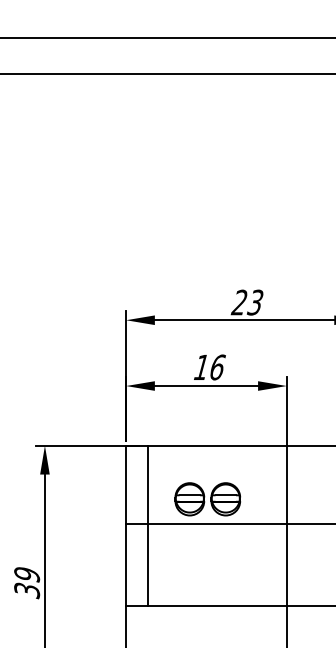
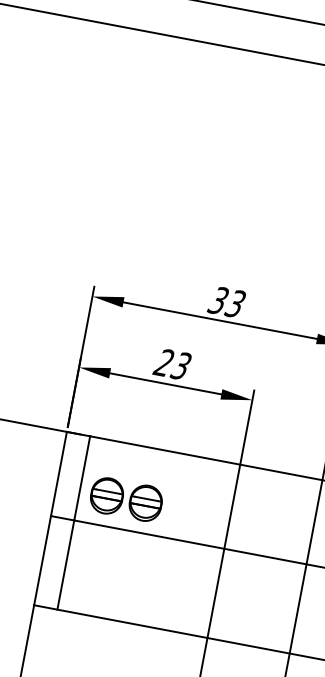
text: (238, 302) -> (217, 300), 23 -> 33
text: (208, 367) -> (171, 364), 16 -> 23
part: (207, 499) -> (126, 499), moved

